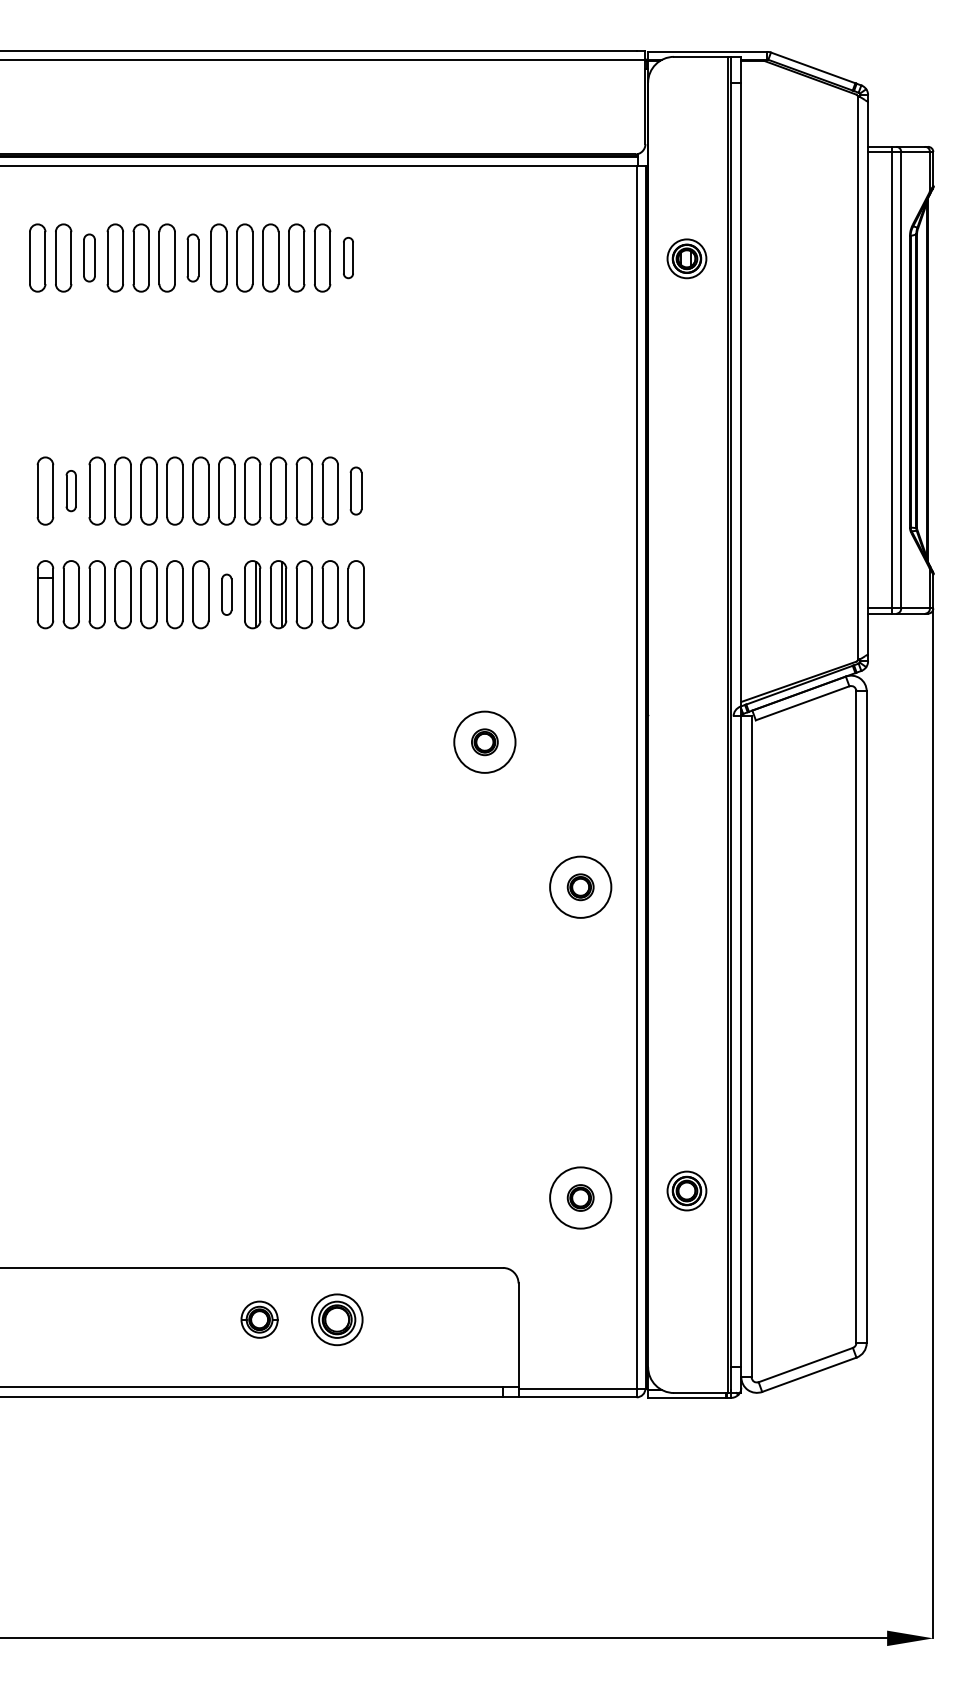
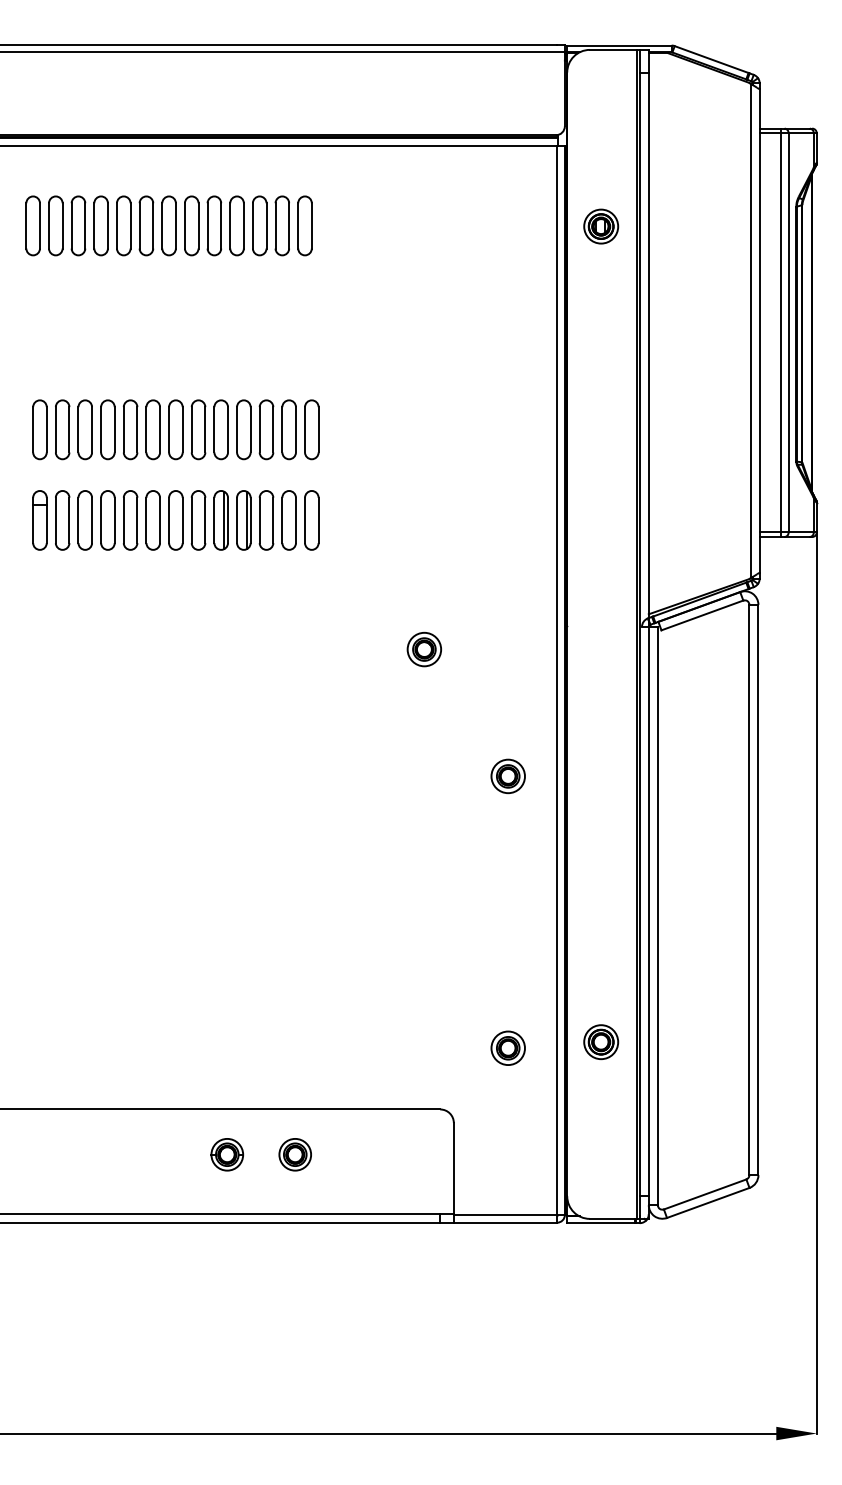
part: (89, 257) -> (78, 225), size x1.43
part: (192, 257) -> (168, 225), size x1.43
part: (348, 257) -> (305, 225), size x1.67
part: (70, 490) -> (61, 429), size x1.67
part: (355, 490) -> (311, 429), size x1.43
part: (226, 594) -> (198, 520), size x1.67
circle: (484, 742) -> (424, 649), size x0.62
circle: (580, 887) -> (508, 776), size x0.62
circle: (580, 1197) -> (508, 1047), size x0.62
part: (337, 1319) -> (295, 1154), size x0.71

